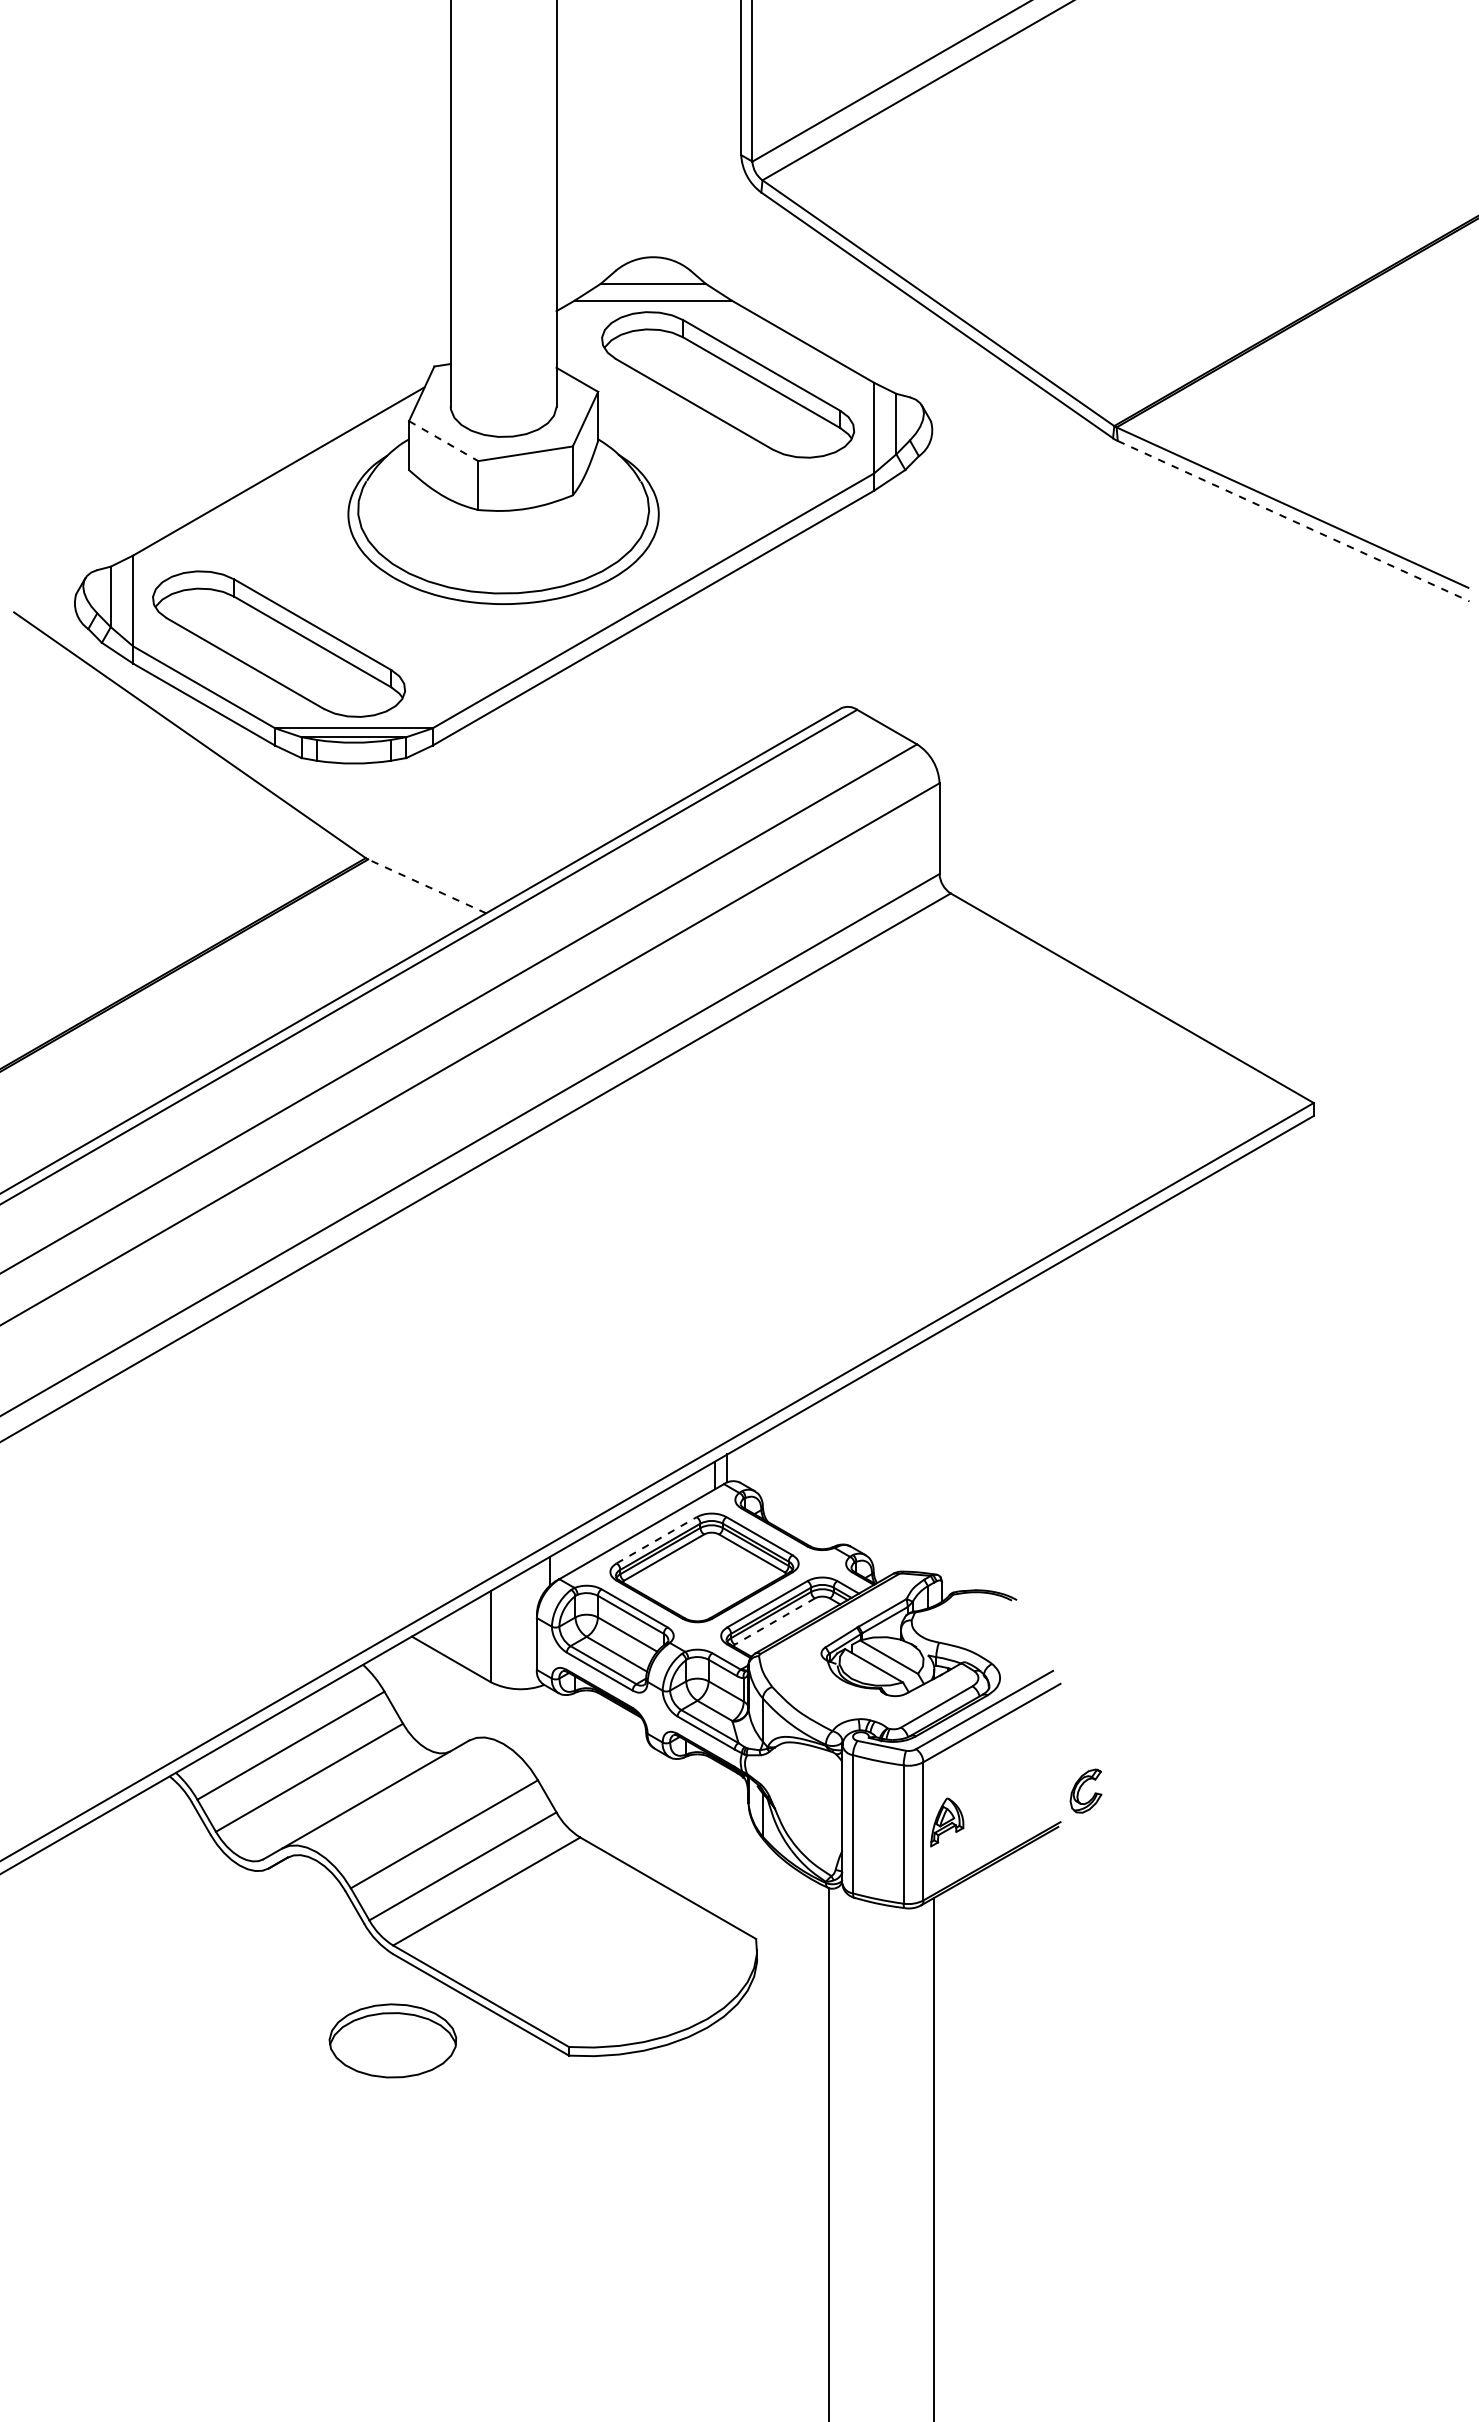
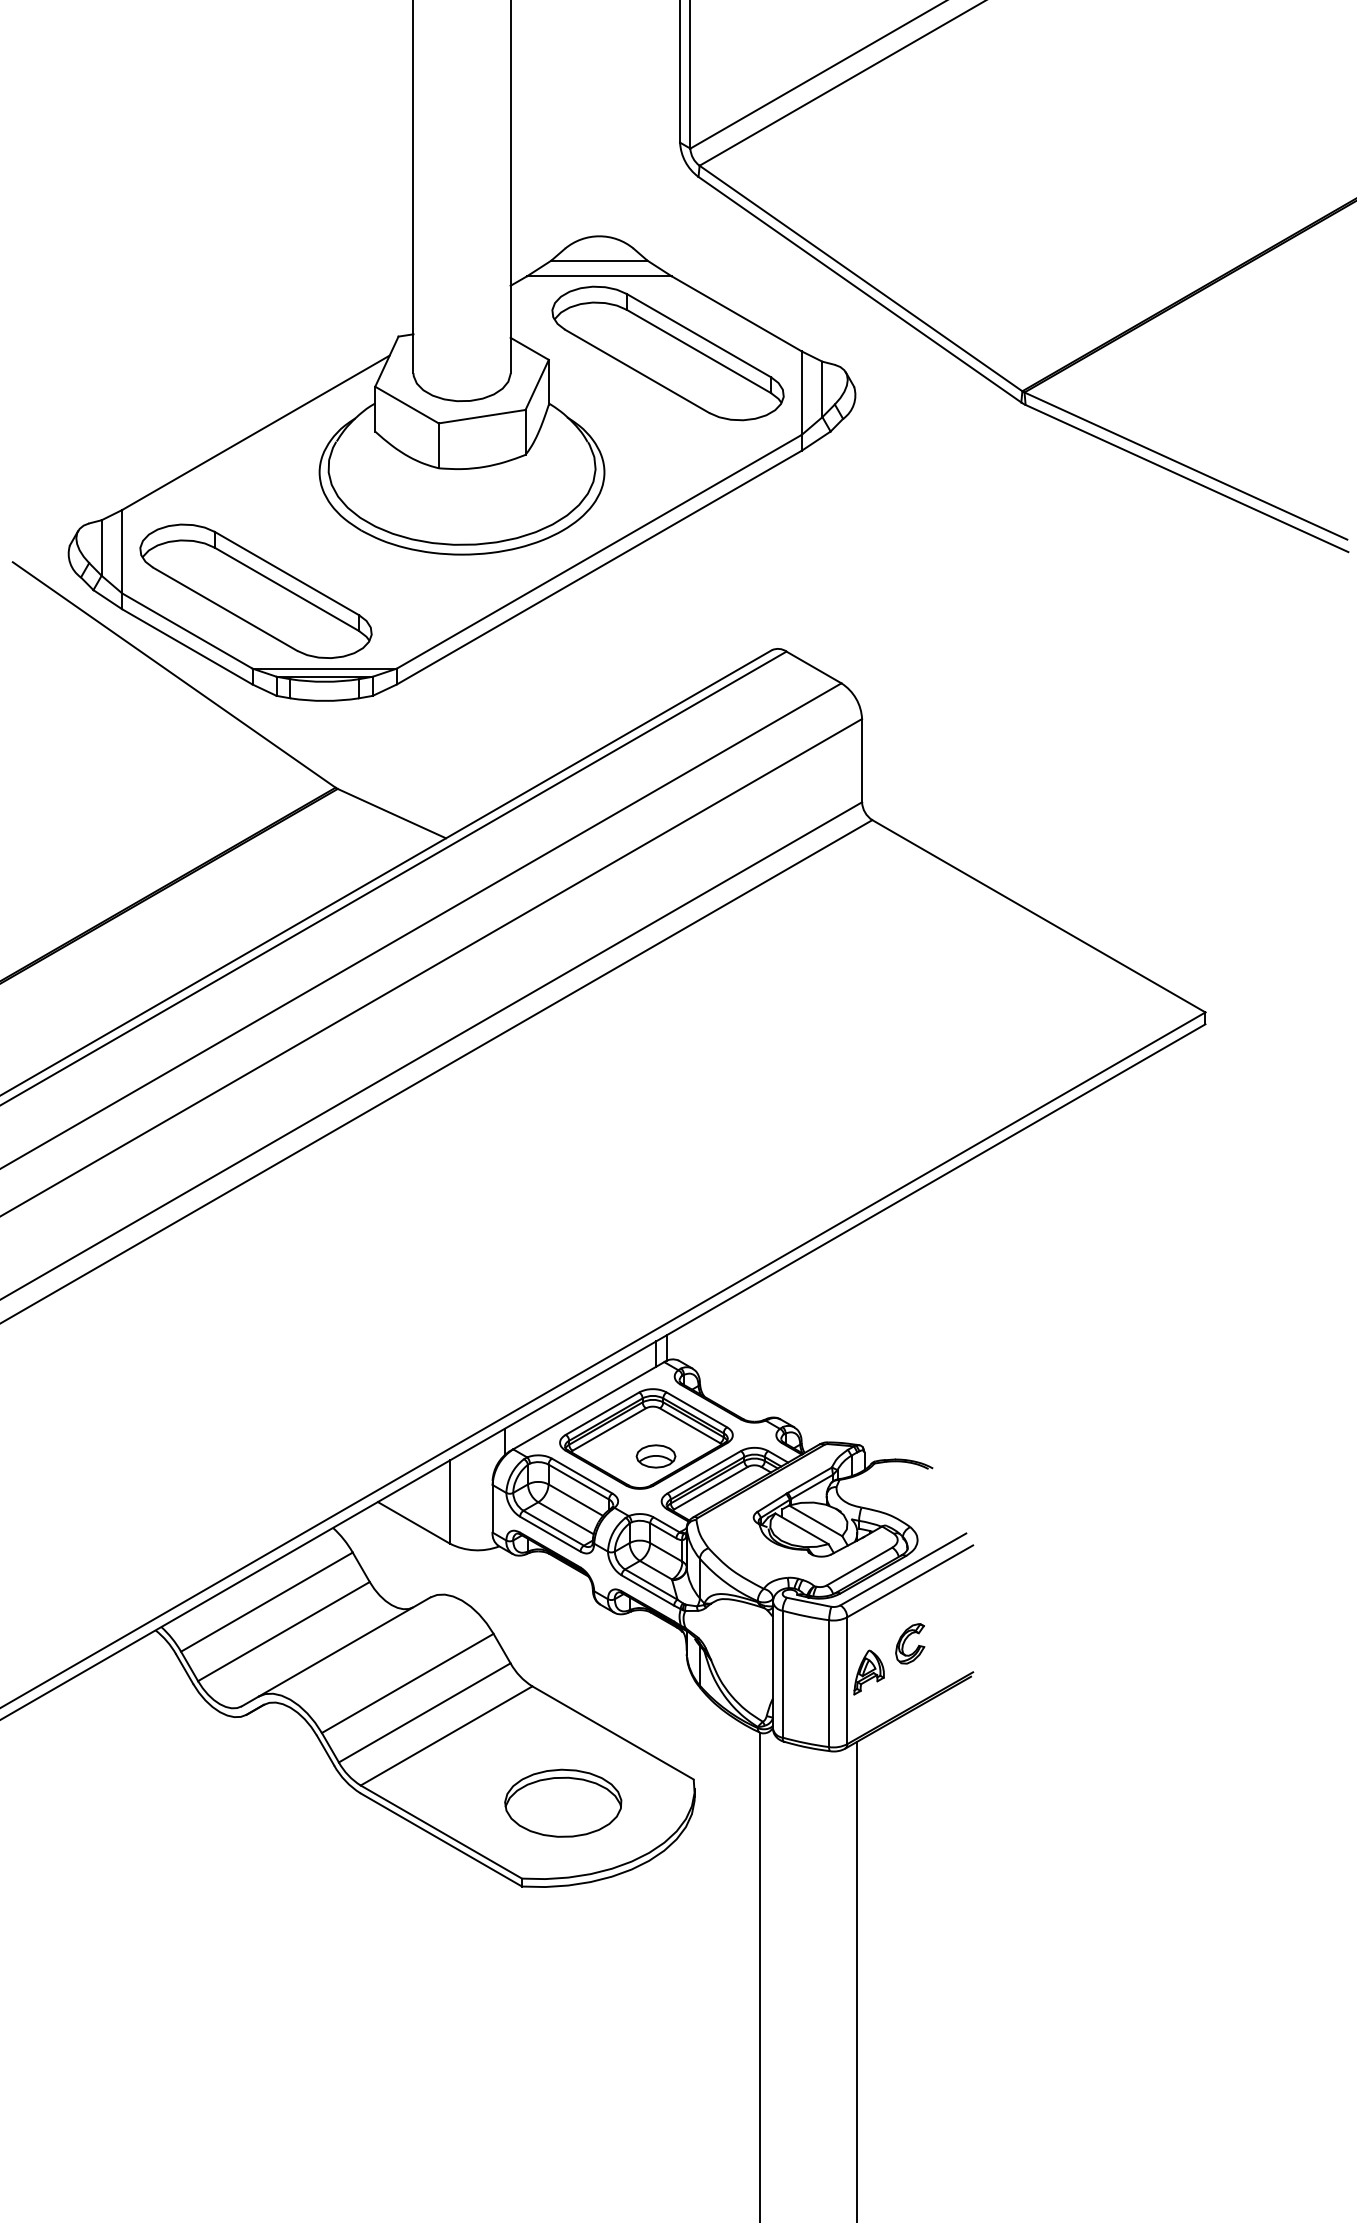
line: (443, 441) -> (406, 405), dashed -> solid
line: (1294, 521) -> (1187, 478), dashed -> solid
line: (427, 886) -> (392, 813), dashed -> solid
line: (657, 1540) -> (603, 1413), dashed -> solid
part: (714, 1586) -> (655, 1456), added
line: (774, 1621) -> (710, 1488), dashed -> solid
part: (1085, 1790) -> (909, 1643), moved
part: (392, 2040) -> (562, 1802), moved

